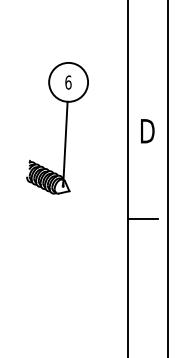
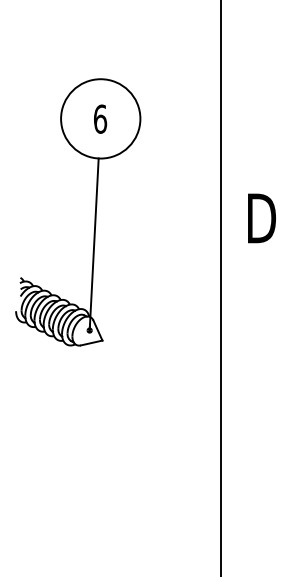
line: (142, 218) -> (251, 396), removed

